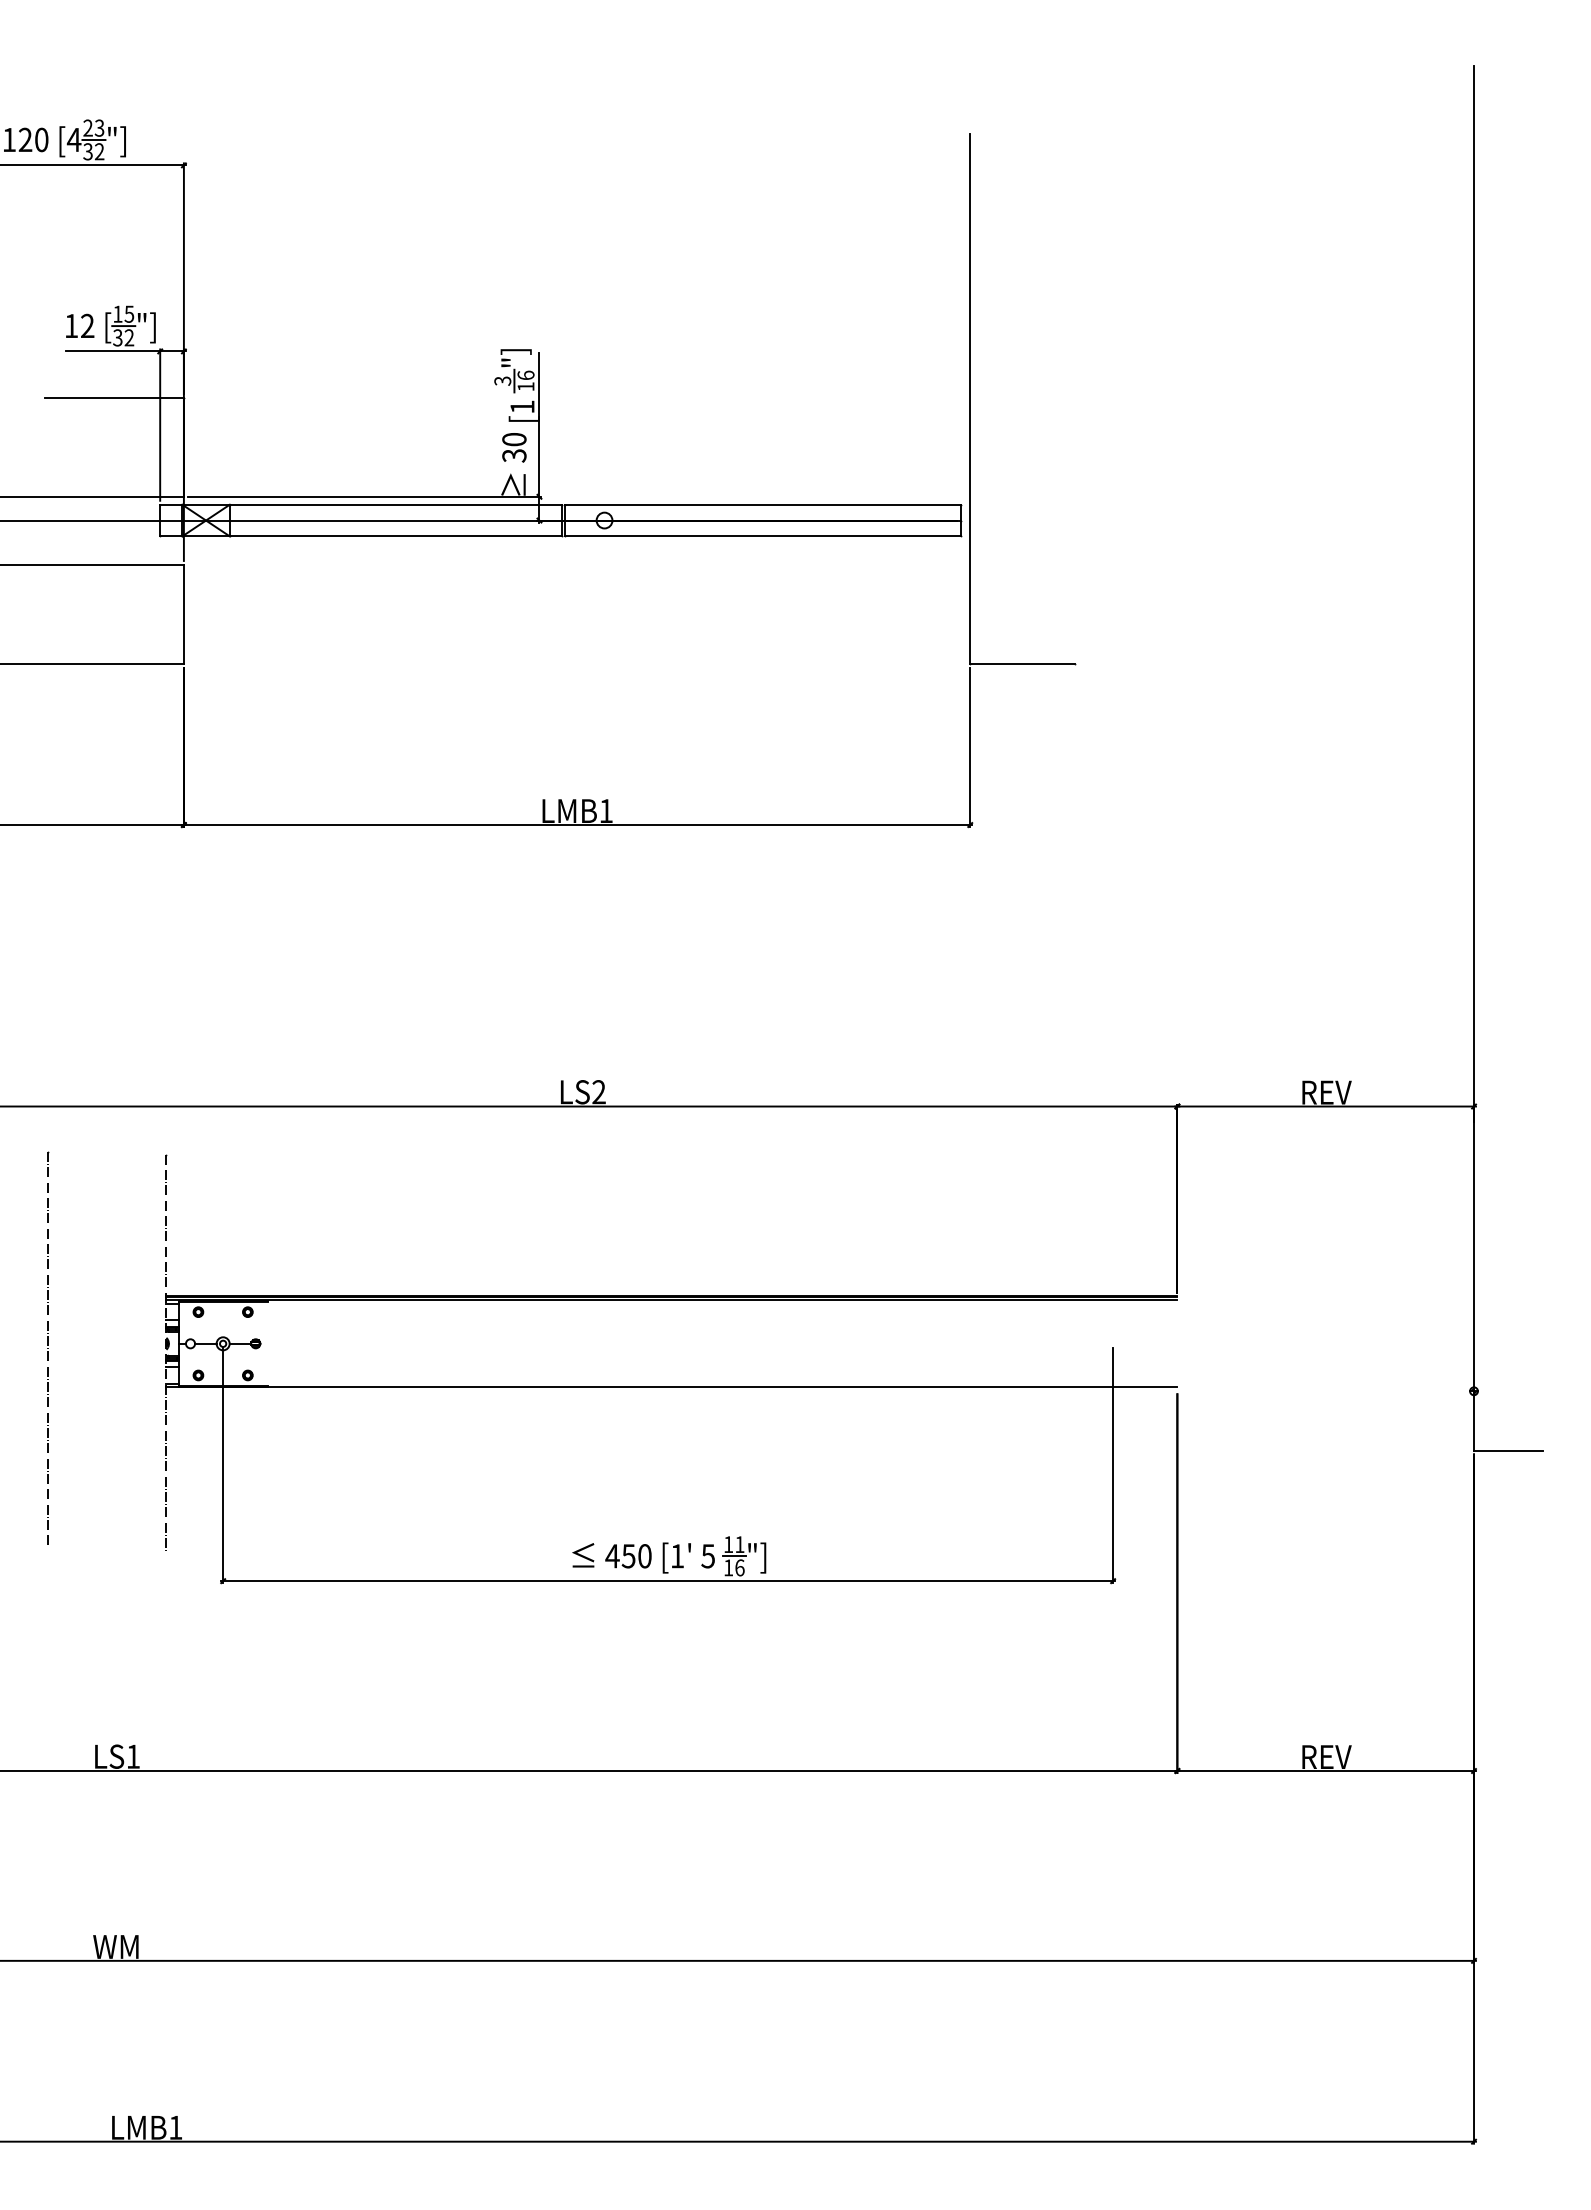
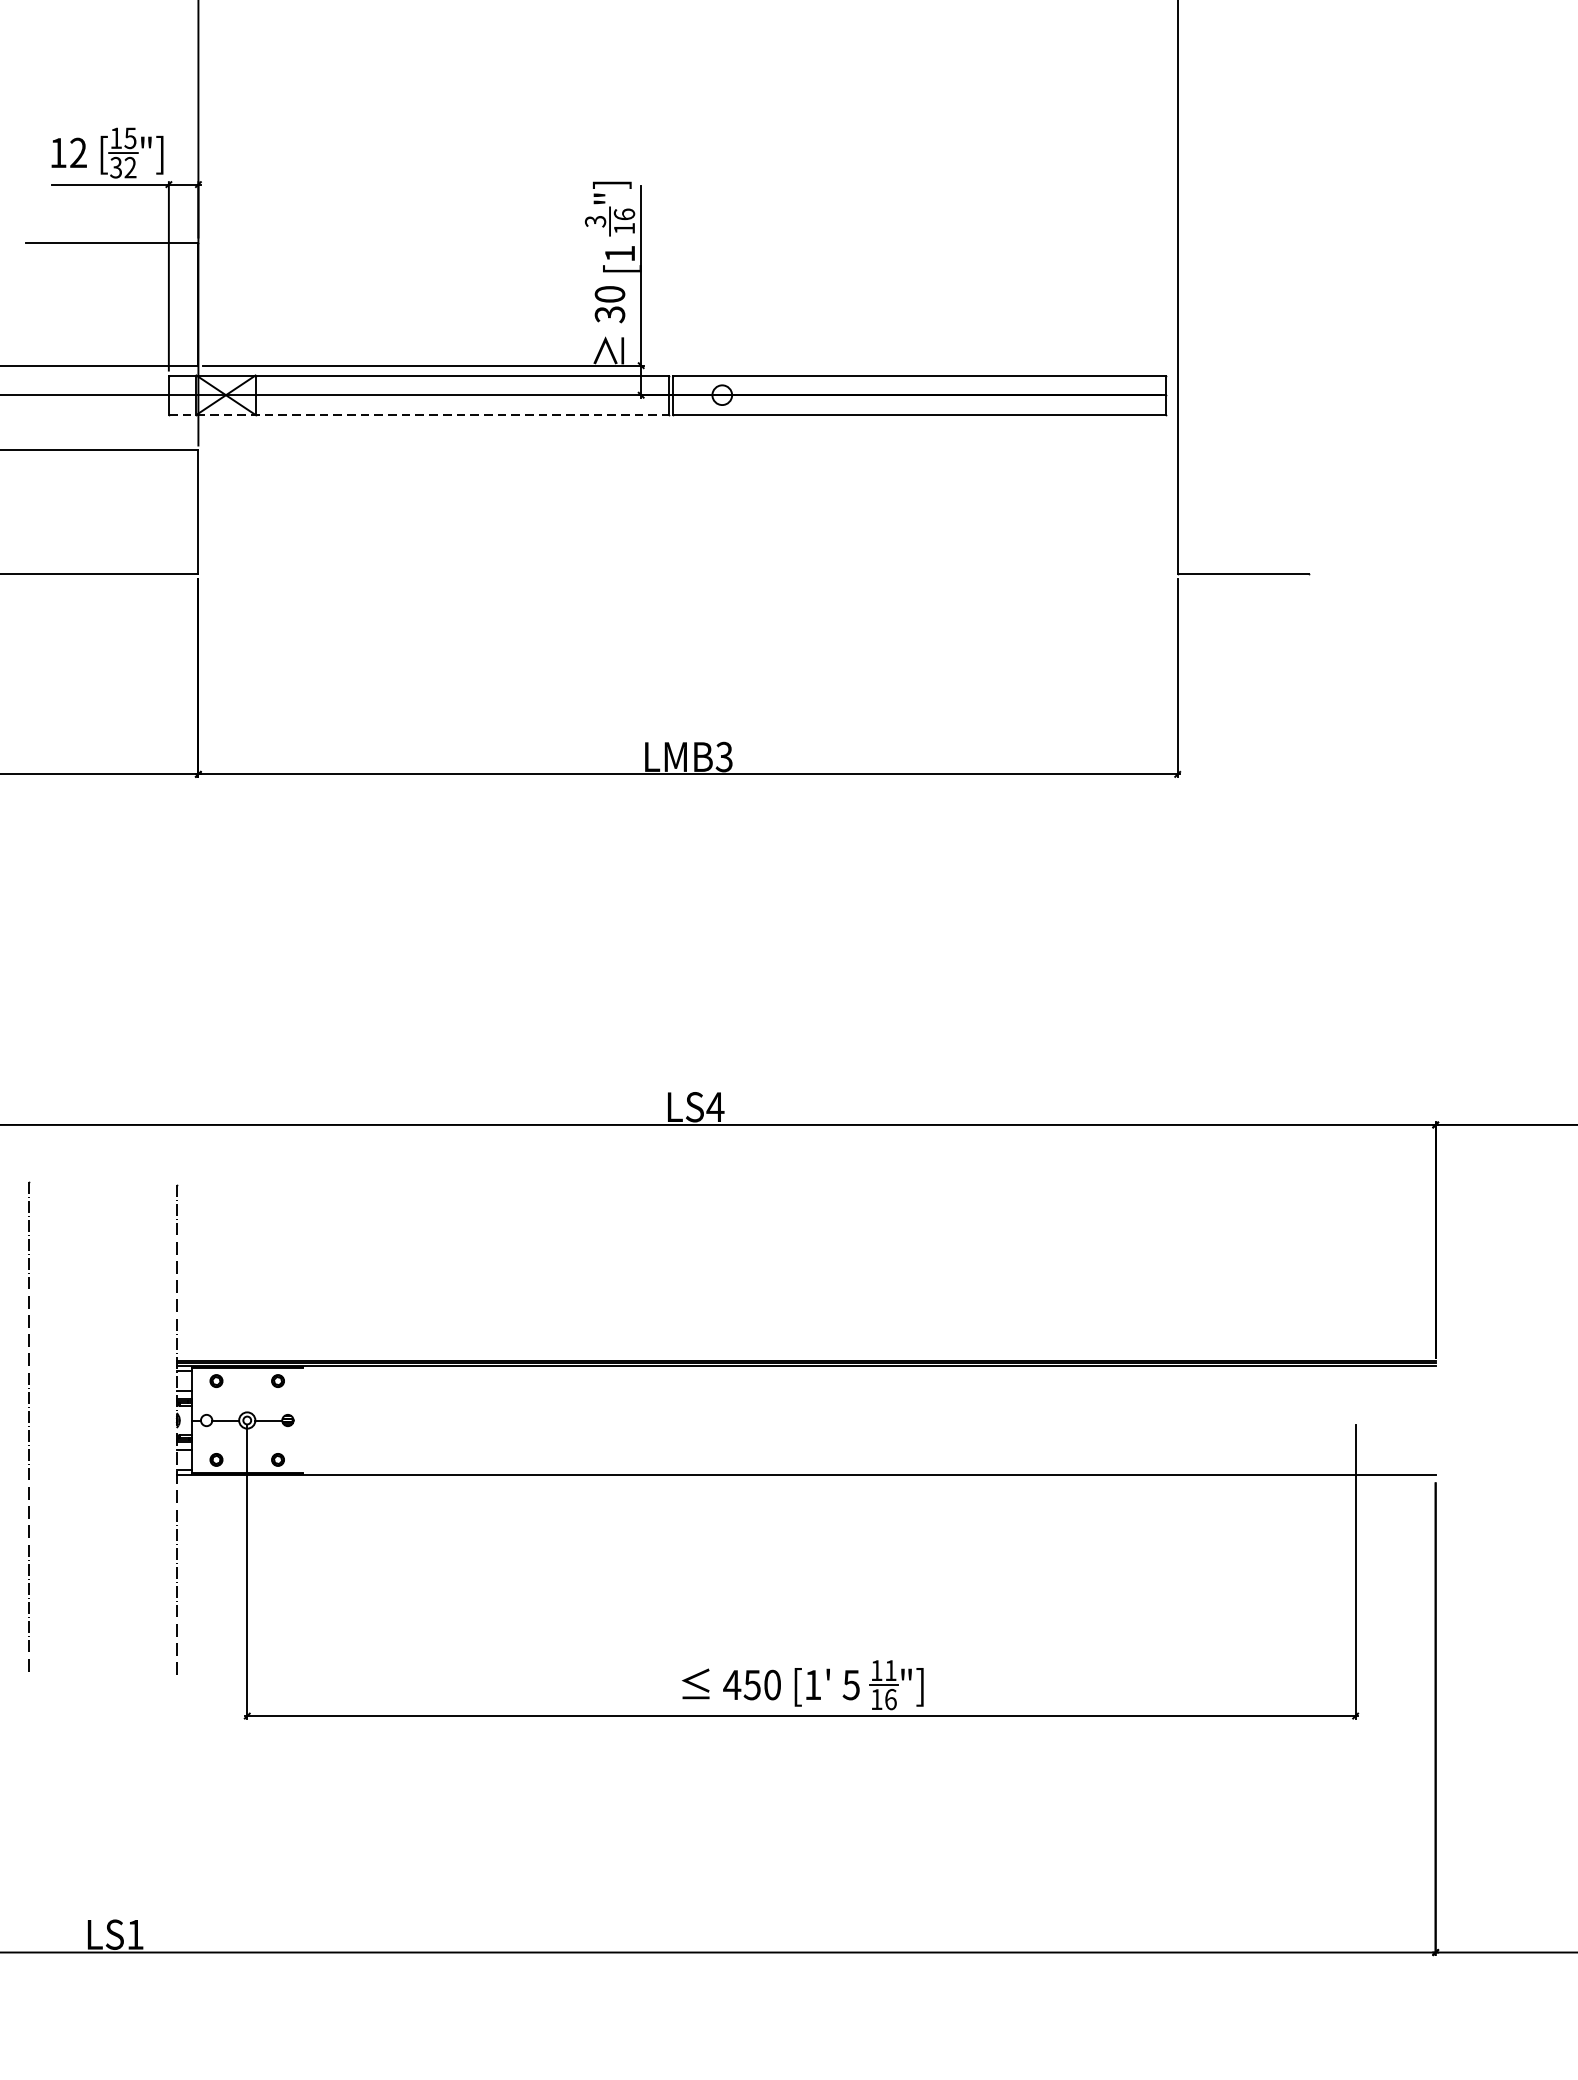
line: (361, 536) -> (419, 415), solid -> dashed
text: (605, 810) -> (723, 756), LMB1 -> LMB3
text: (598, 1092) -> (714, 1107), LS2 -> LS4

